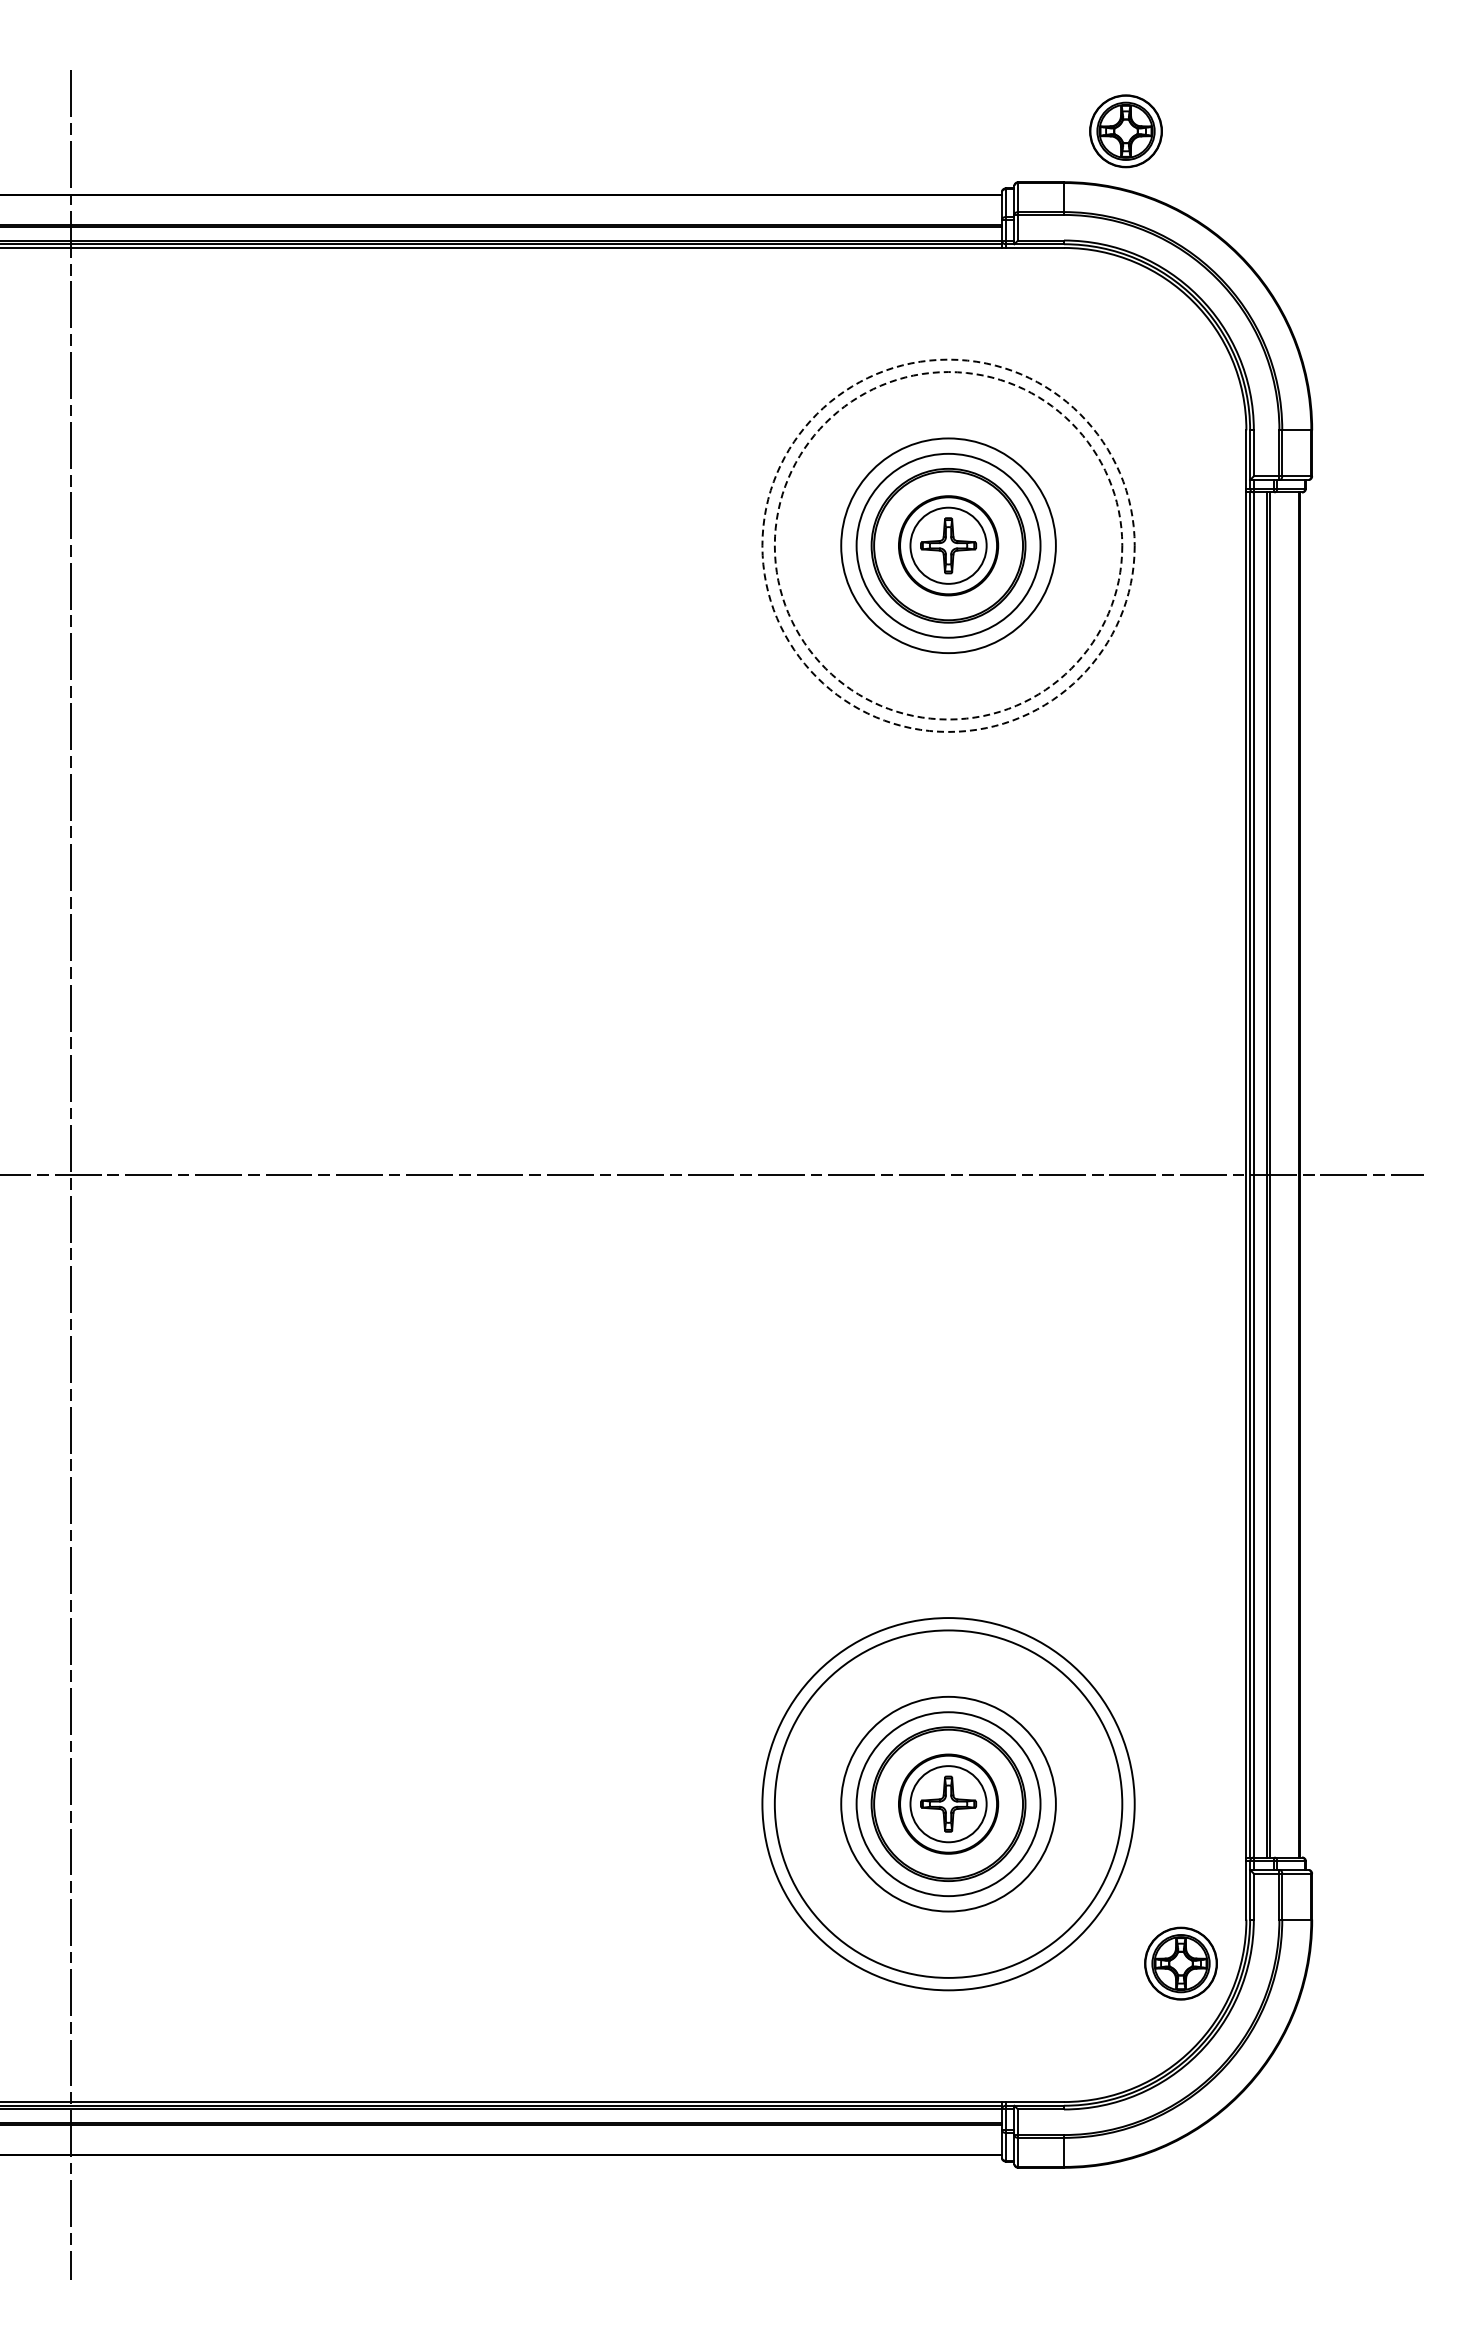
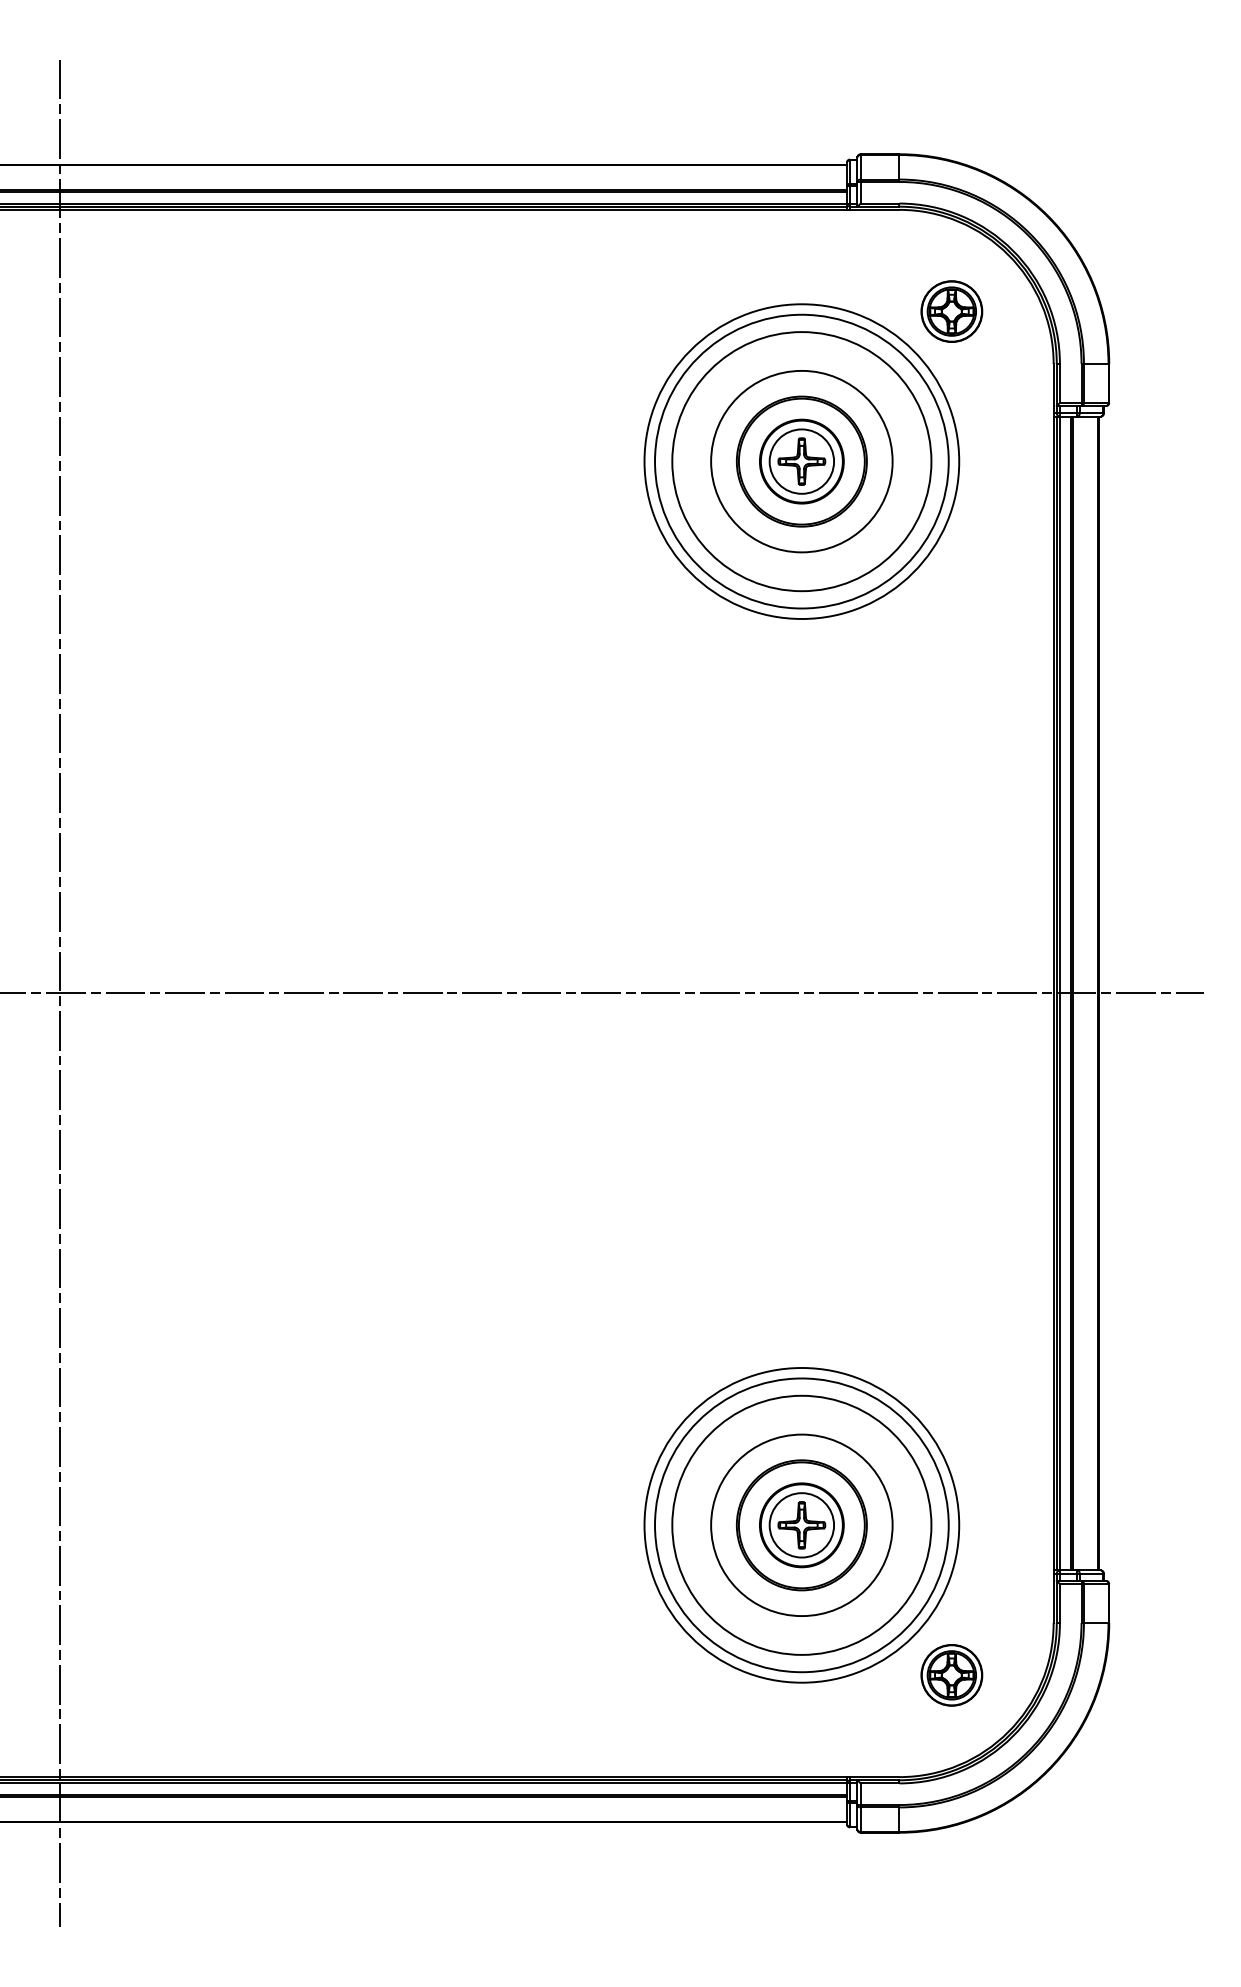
part: (1125, 131) -> (951, 311), moved
circle: (948, 545) -> (801, 461), dashed -> solid
circle: (948, 545) -> (801, 461), dashed -> solid
circle: (948, 545) -> (801, 461), size x1.67
circle: (948, 1803) -> (801, 1524), size x1.67
part: (1180, 1963) -> (951, 1675), moved

